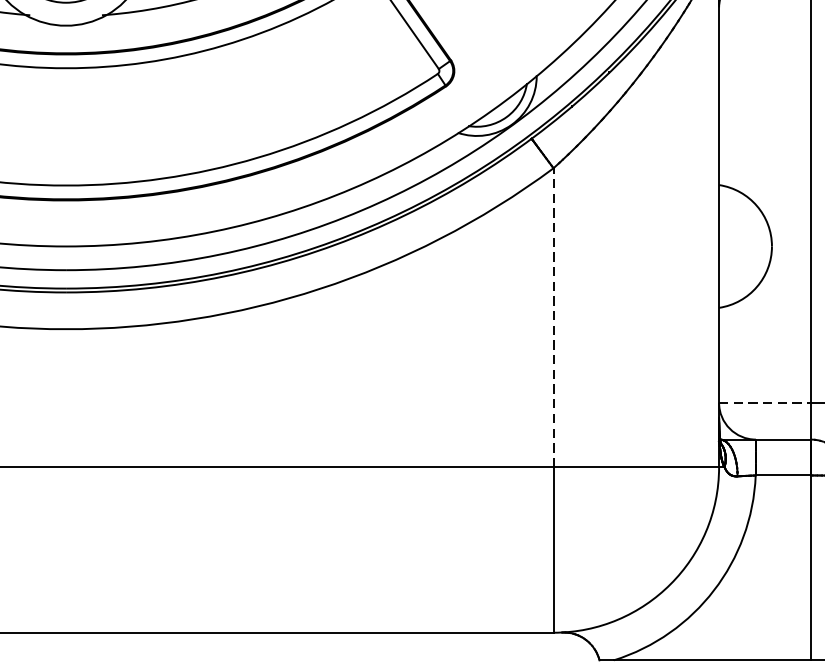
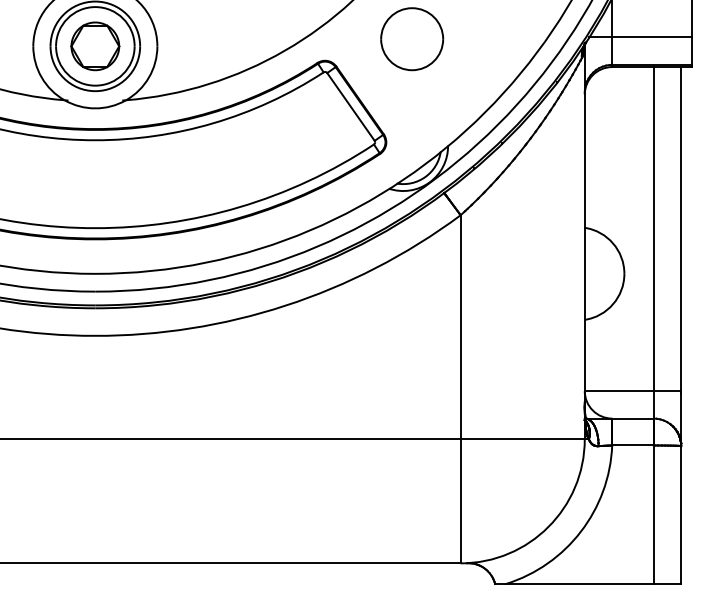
line: (553, 316) -> (460, 326), dashed -> solid
line: (765, 403) -> (619, 391), dashed -> solid

